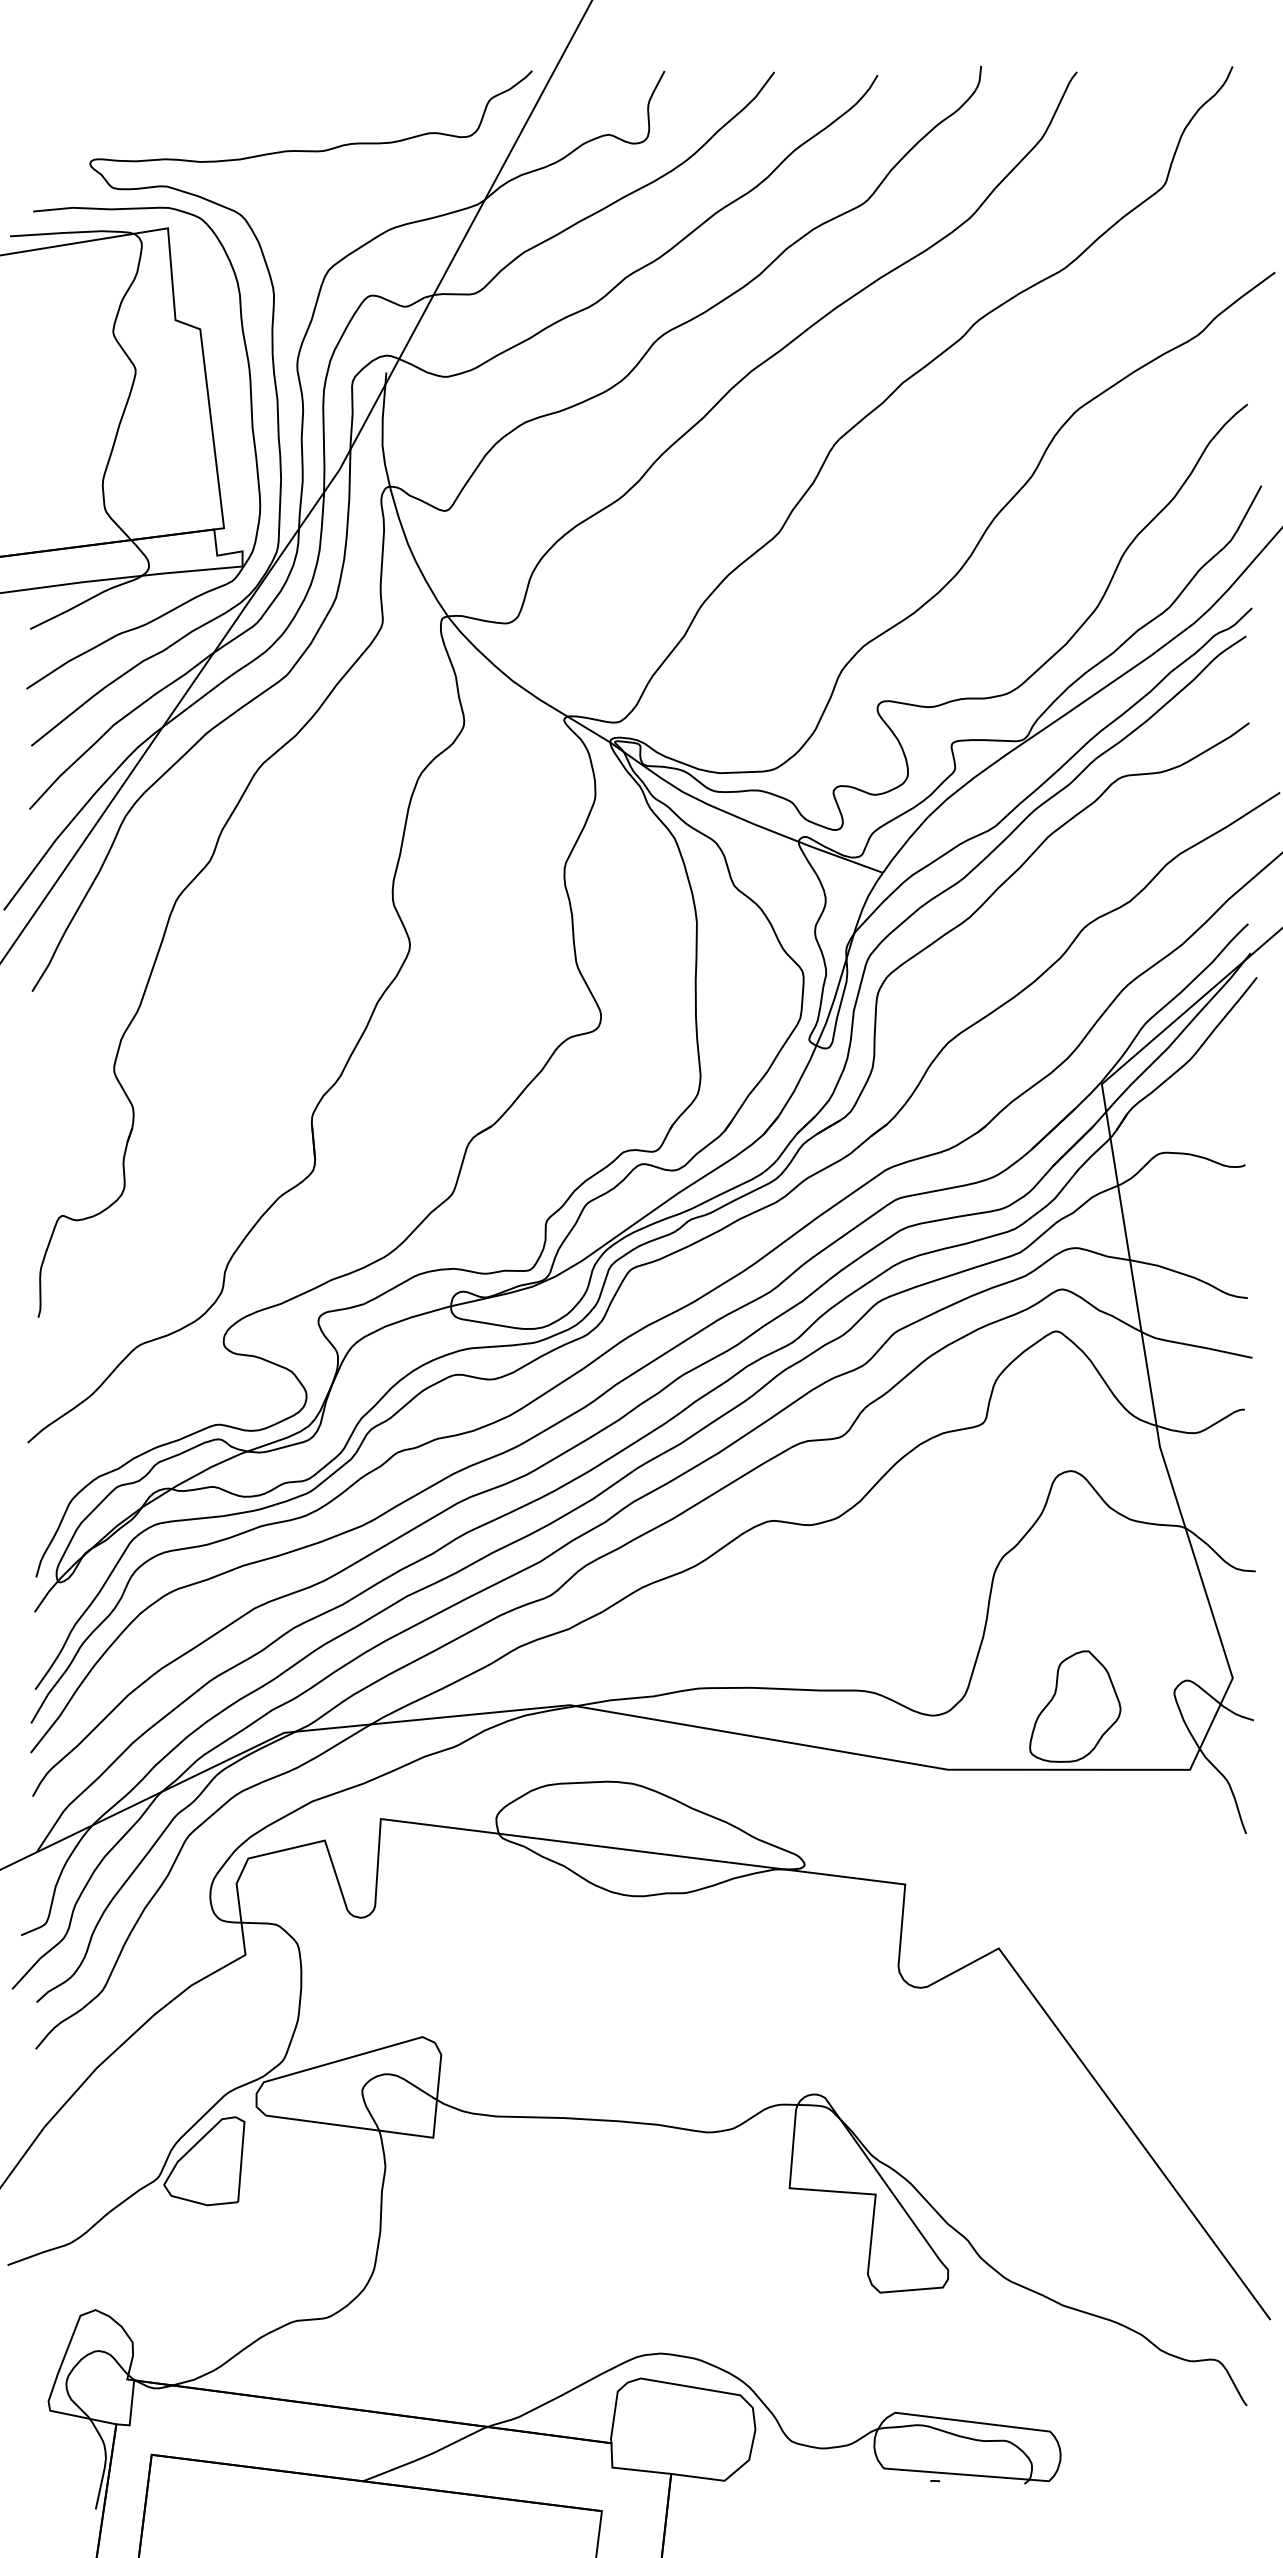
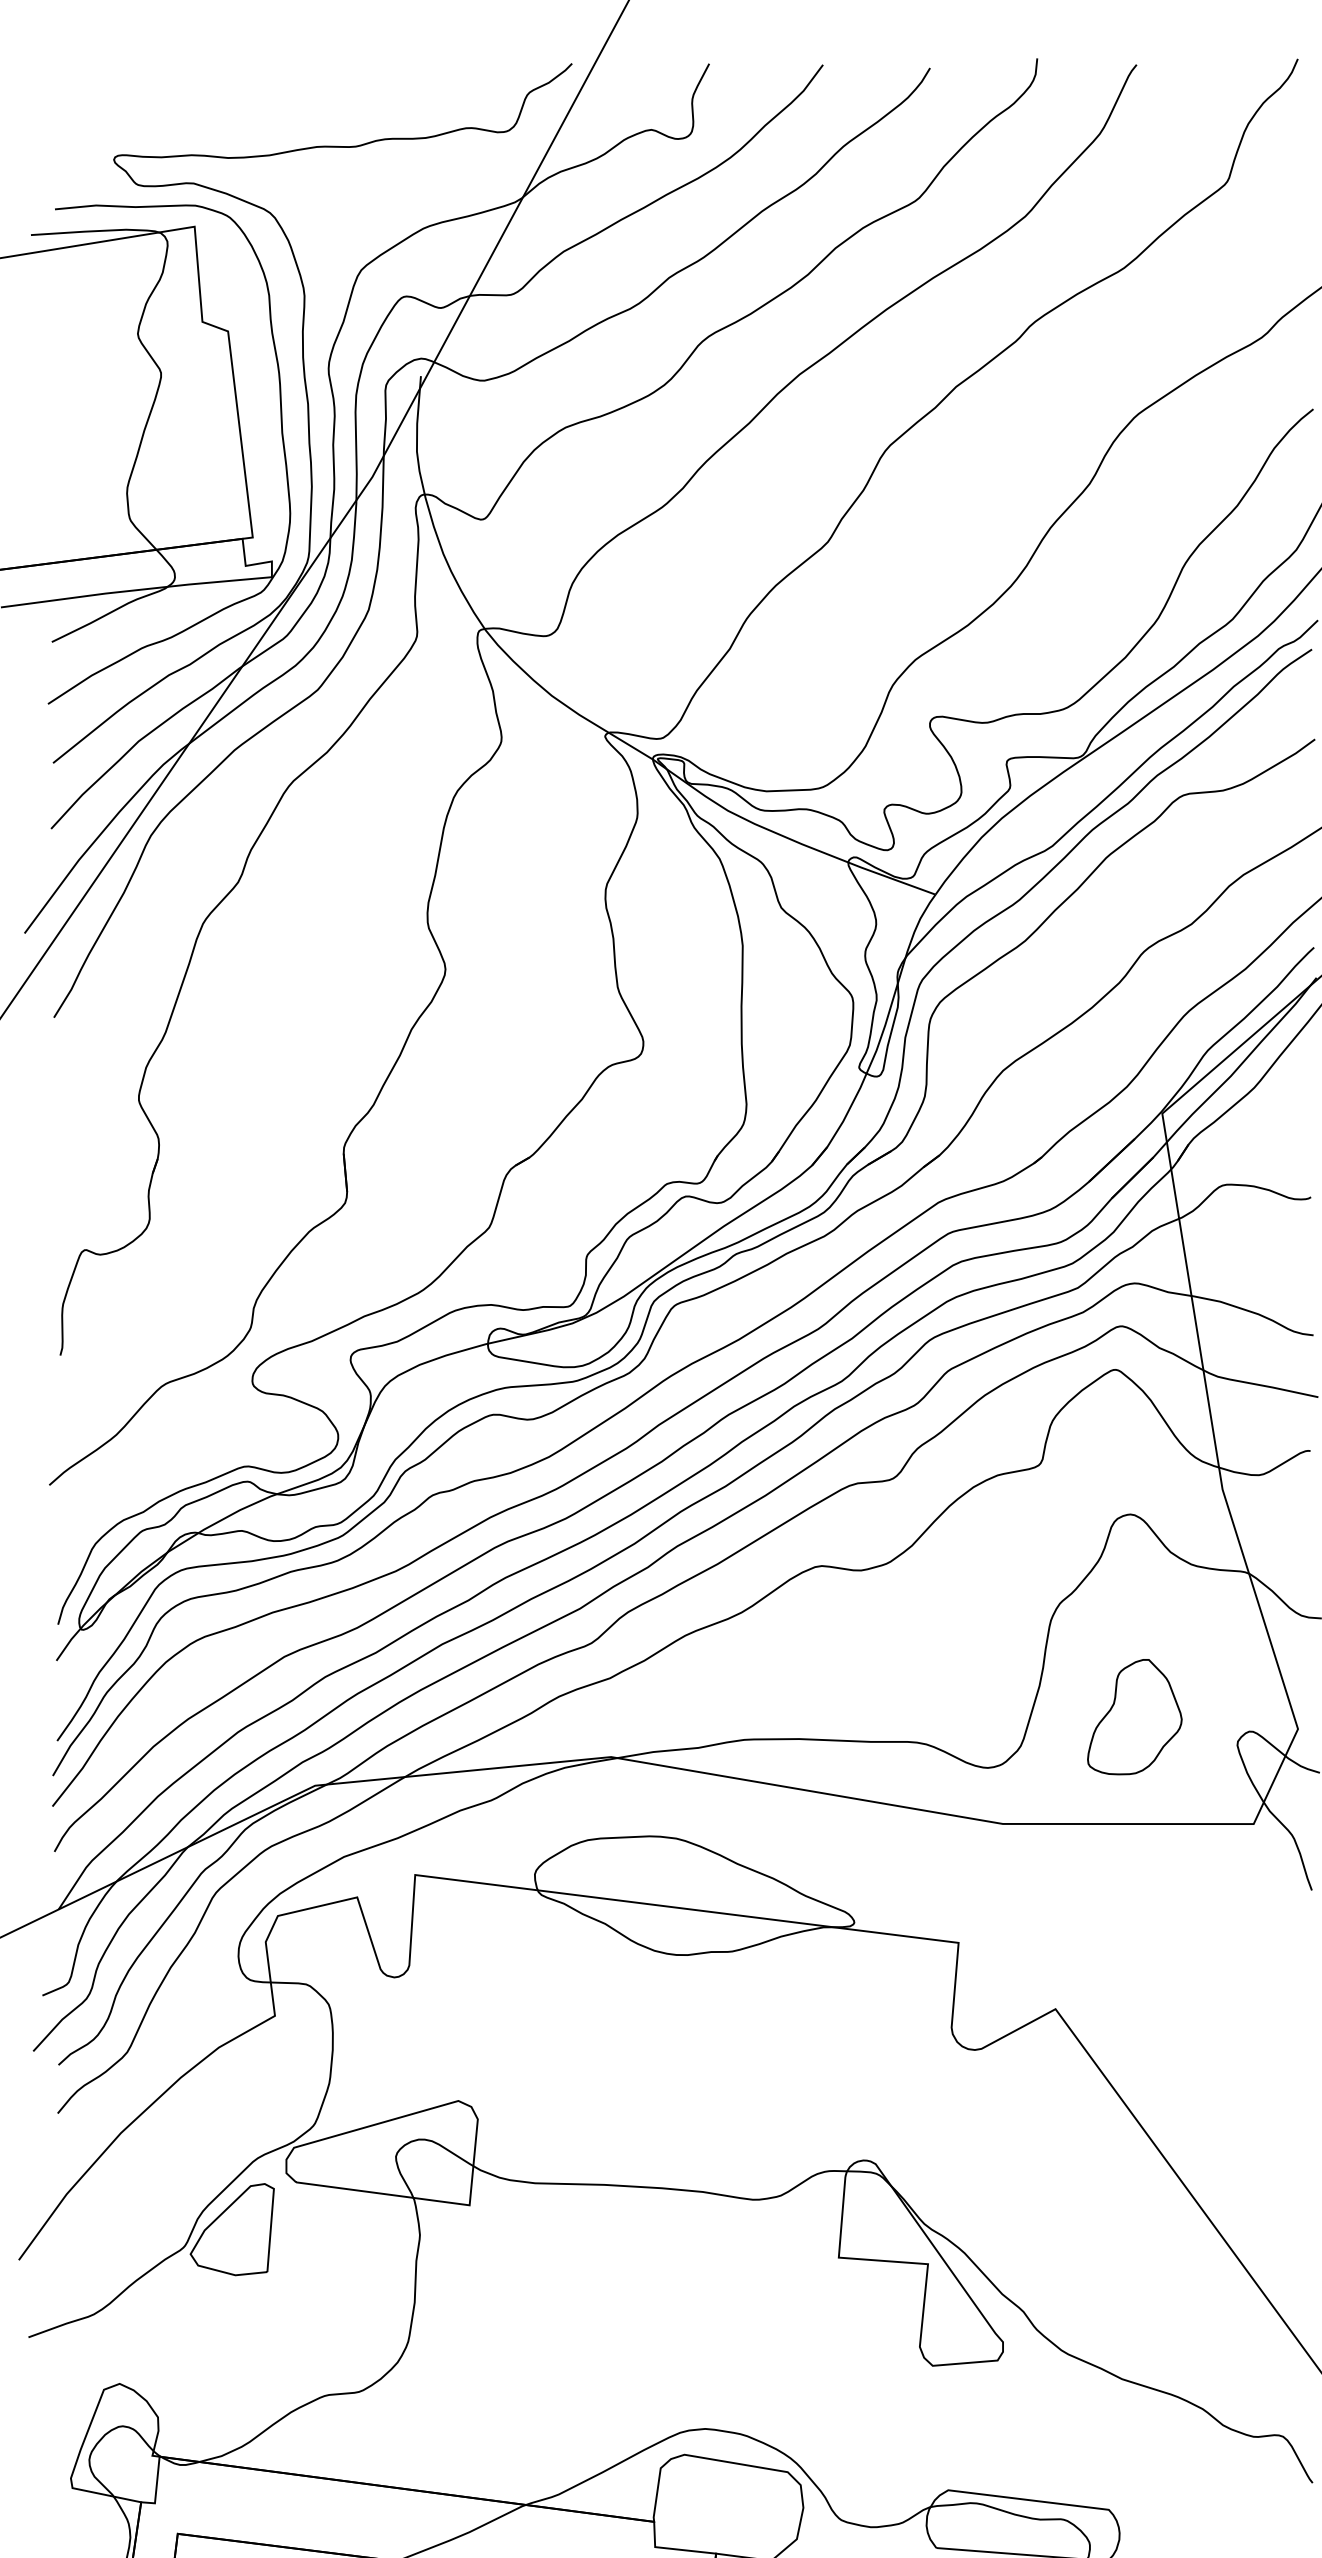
part: (1075, 1706) -> (1135, 1716), moved

